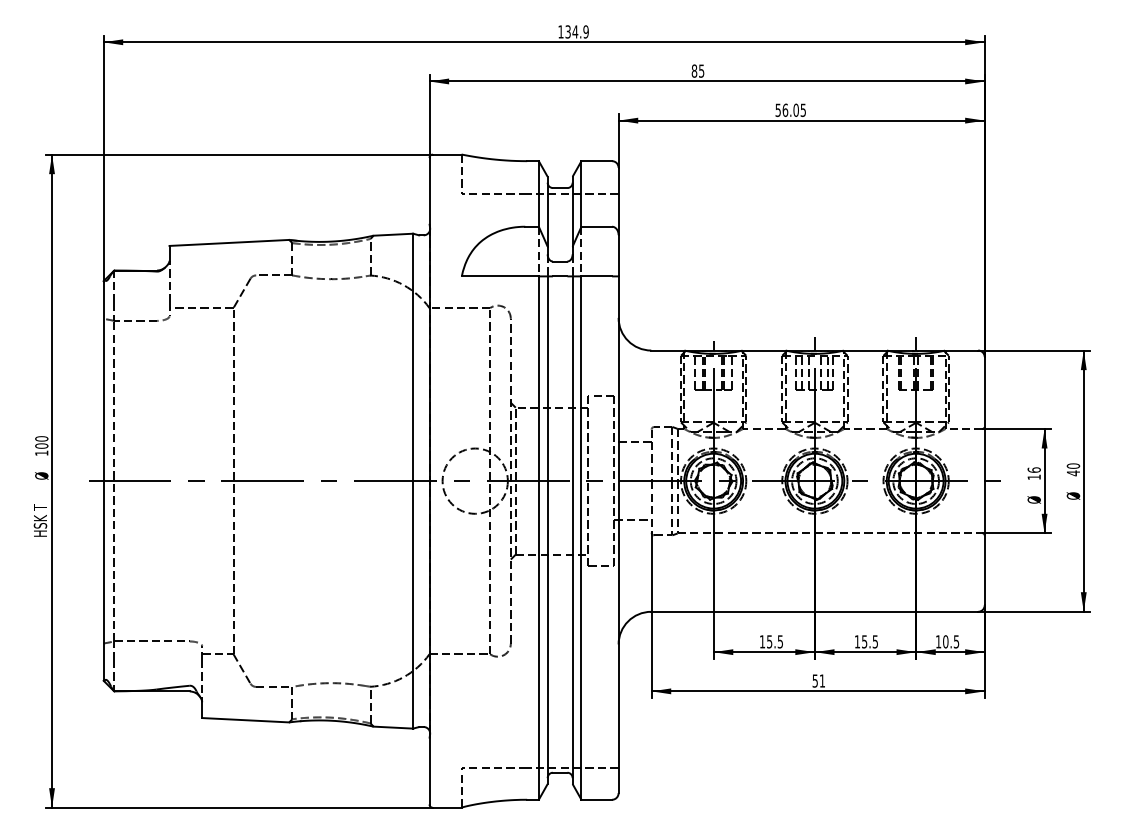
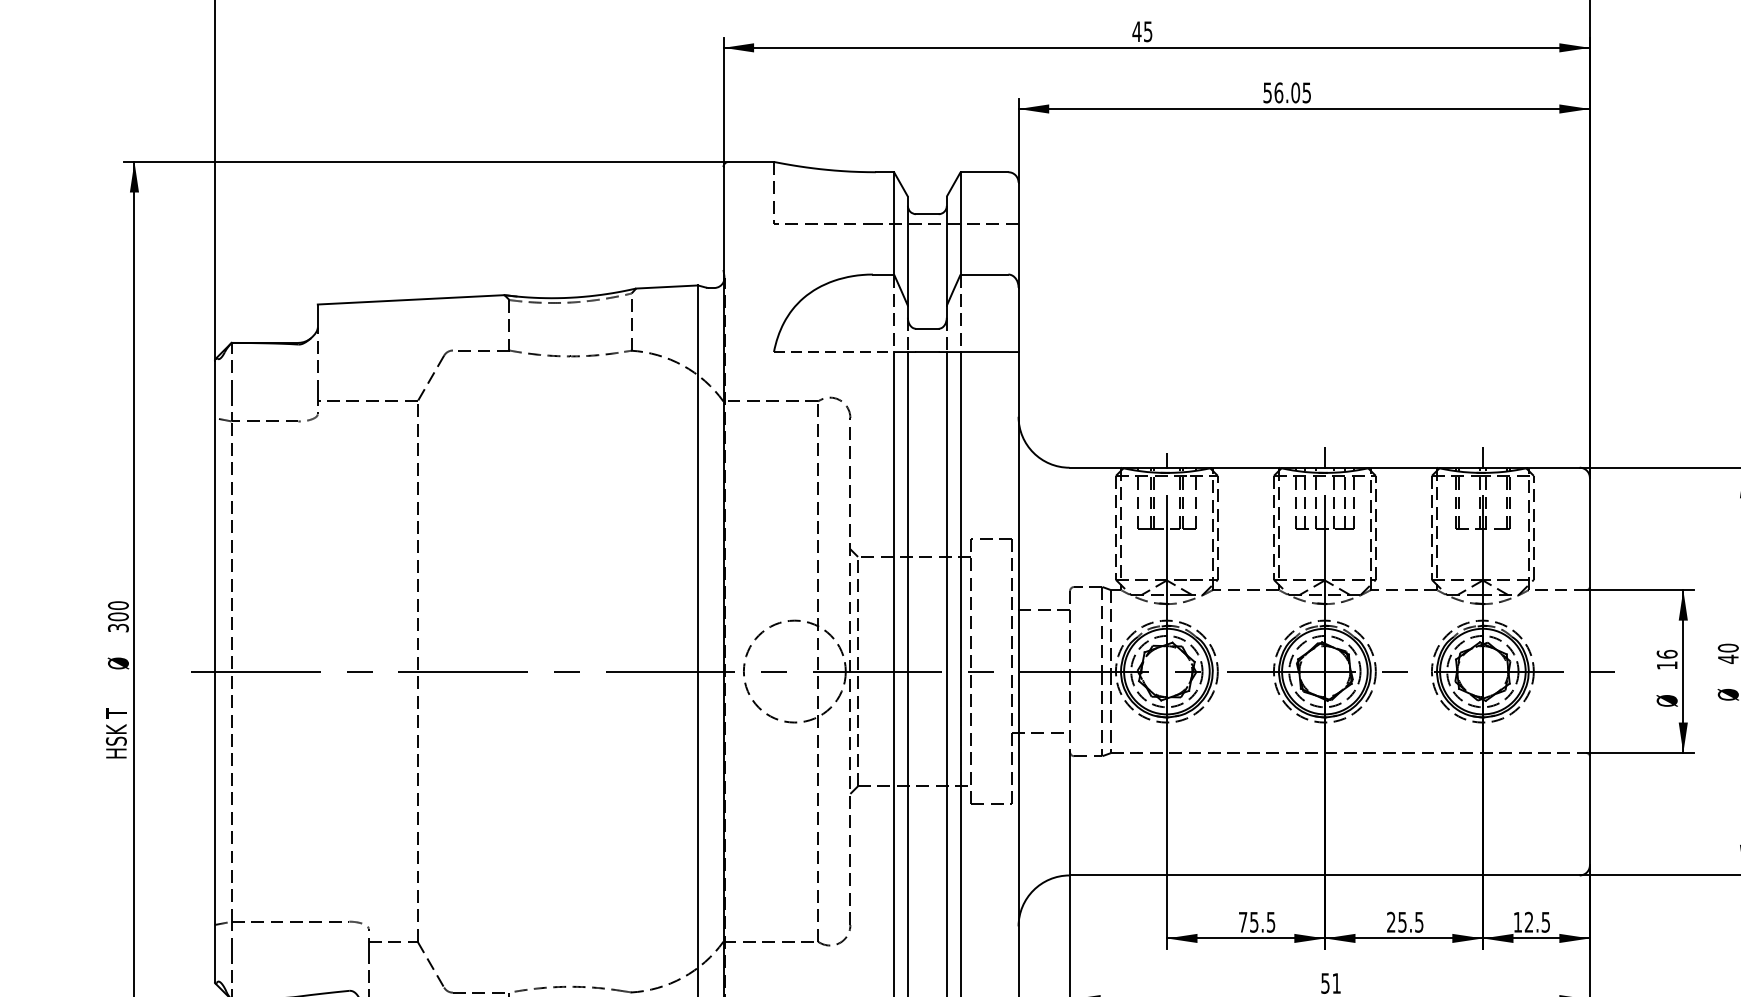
text: (694, 70) -> (1137, 30), 85 -> 45
line: (500, 276) -> (834, 352), solid -> dashed
text: (41, 452) -> (117, 626), 100 -> 300
text: (762, 641) -> (1243, 921), 15.5 -> 75.5
text: (856, 641) -> (1389, 921), 15.5 -> 25.5
text: (945, 641) -> (1528, 921), 10.5 -> 12.5

